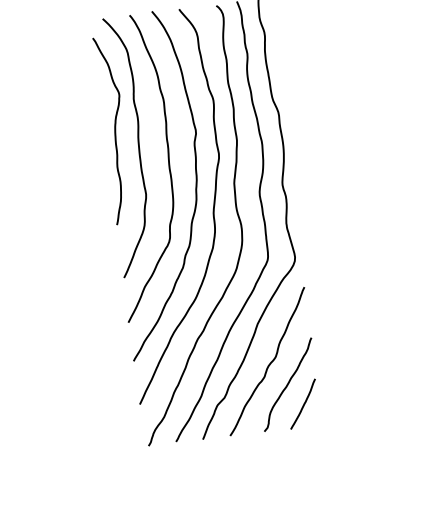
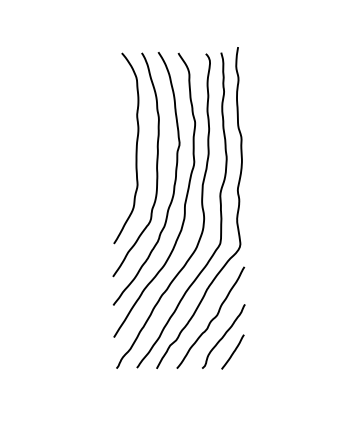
curve: (114, 130) -> (120, 135), removed

